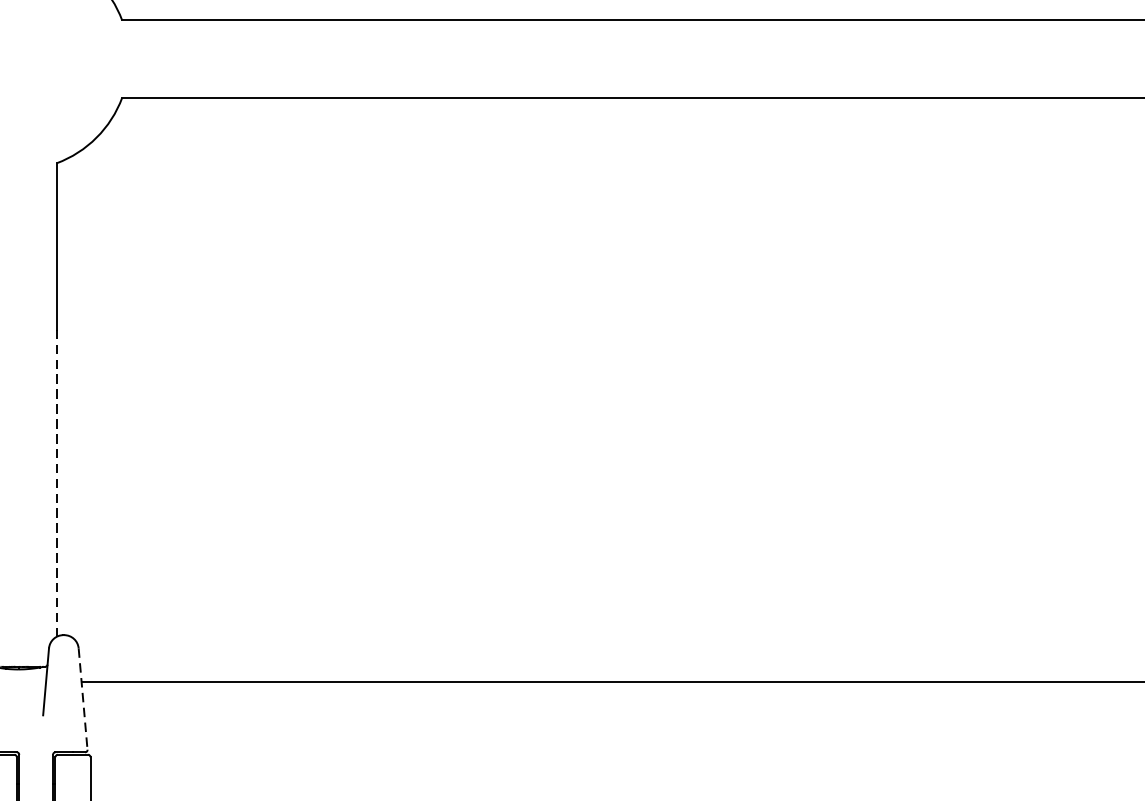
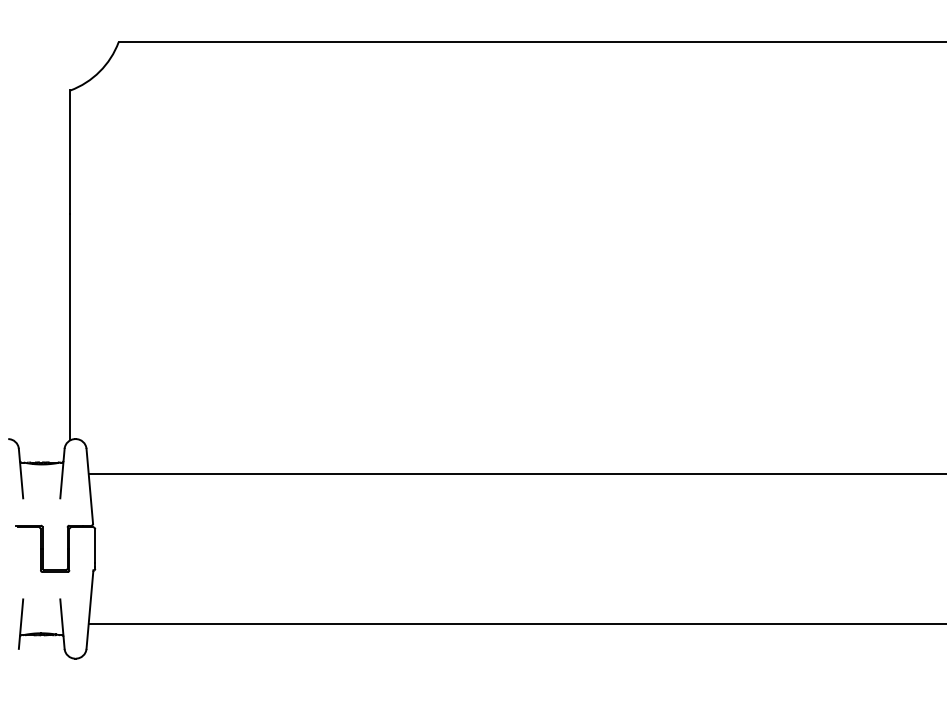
line: (56, 484) -> (70, 327), dashed -> solid
line: (82, 699) -> (89, 486), dashed -> solid

